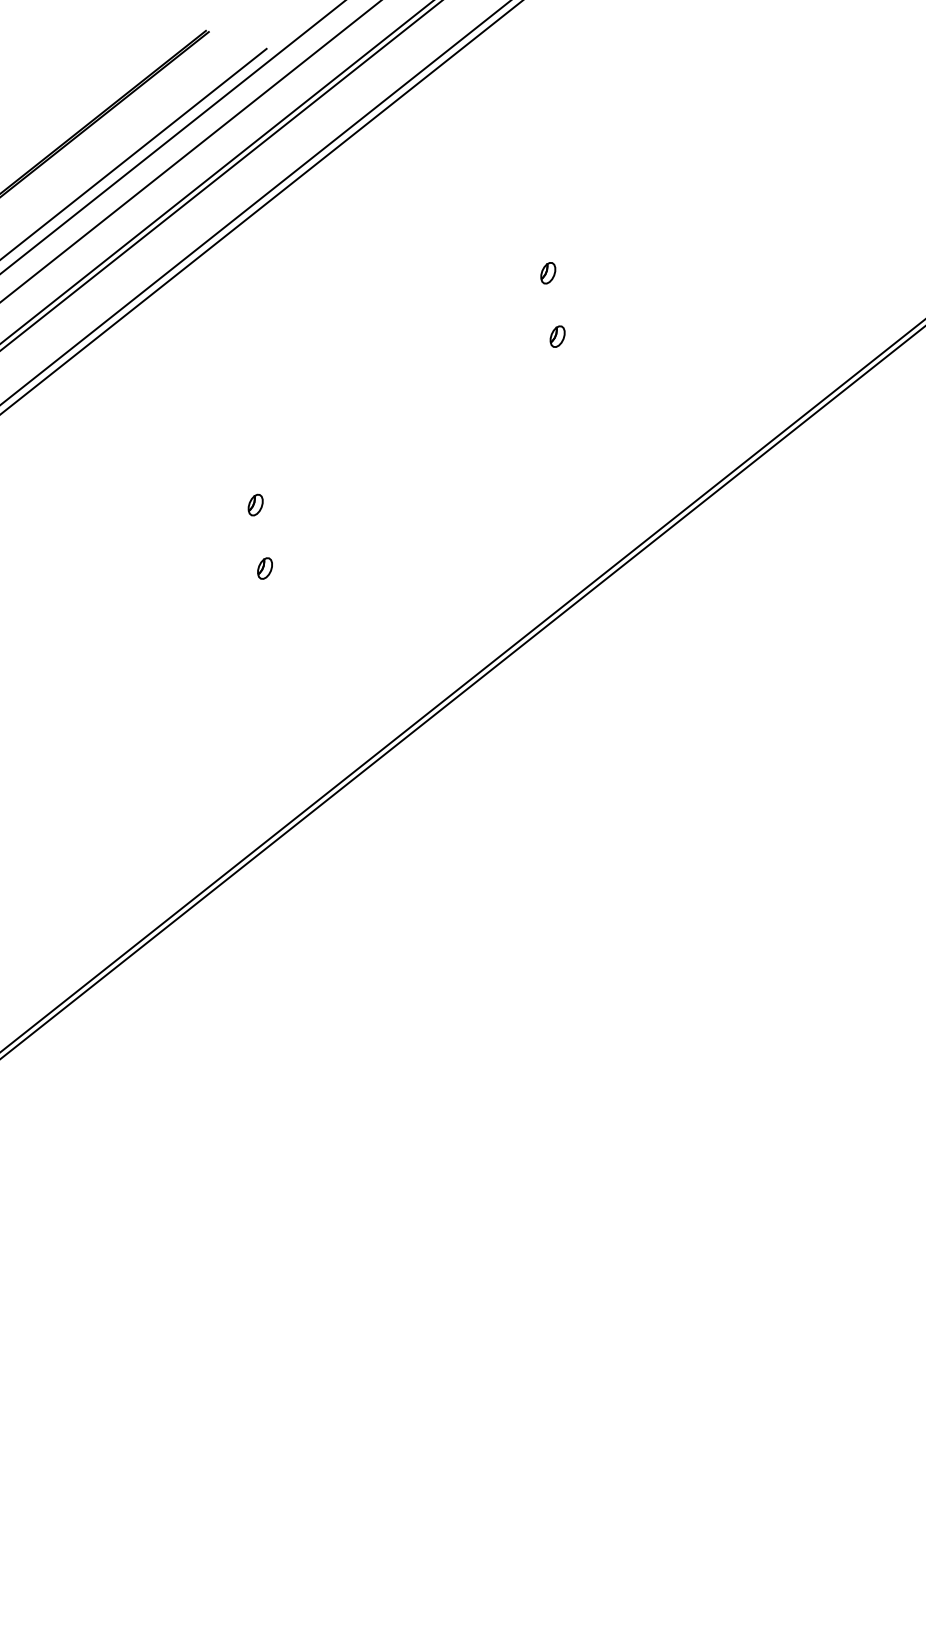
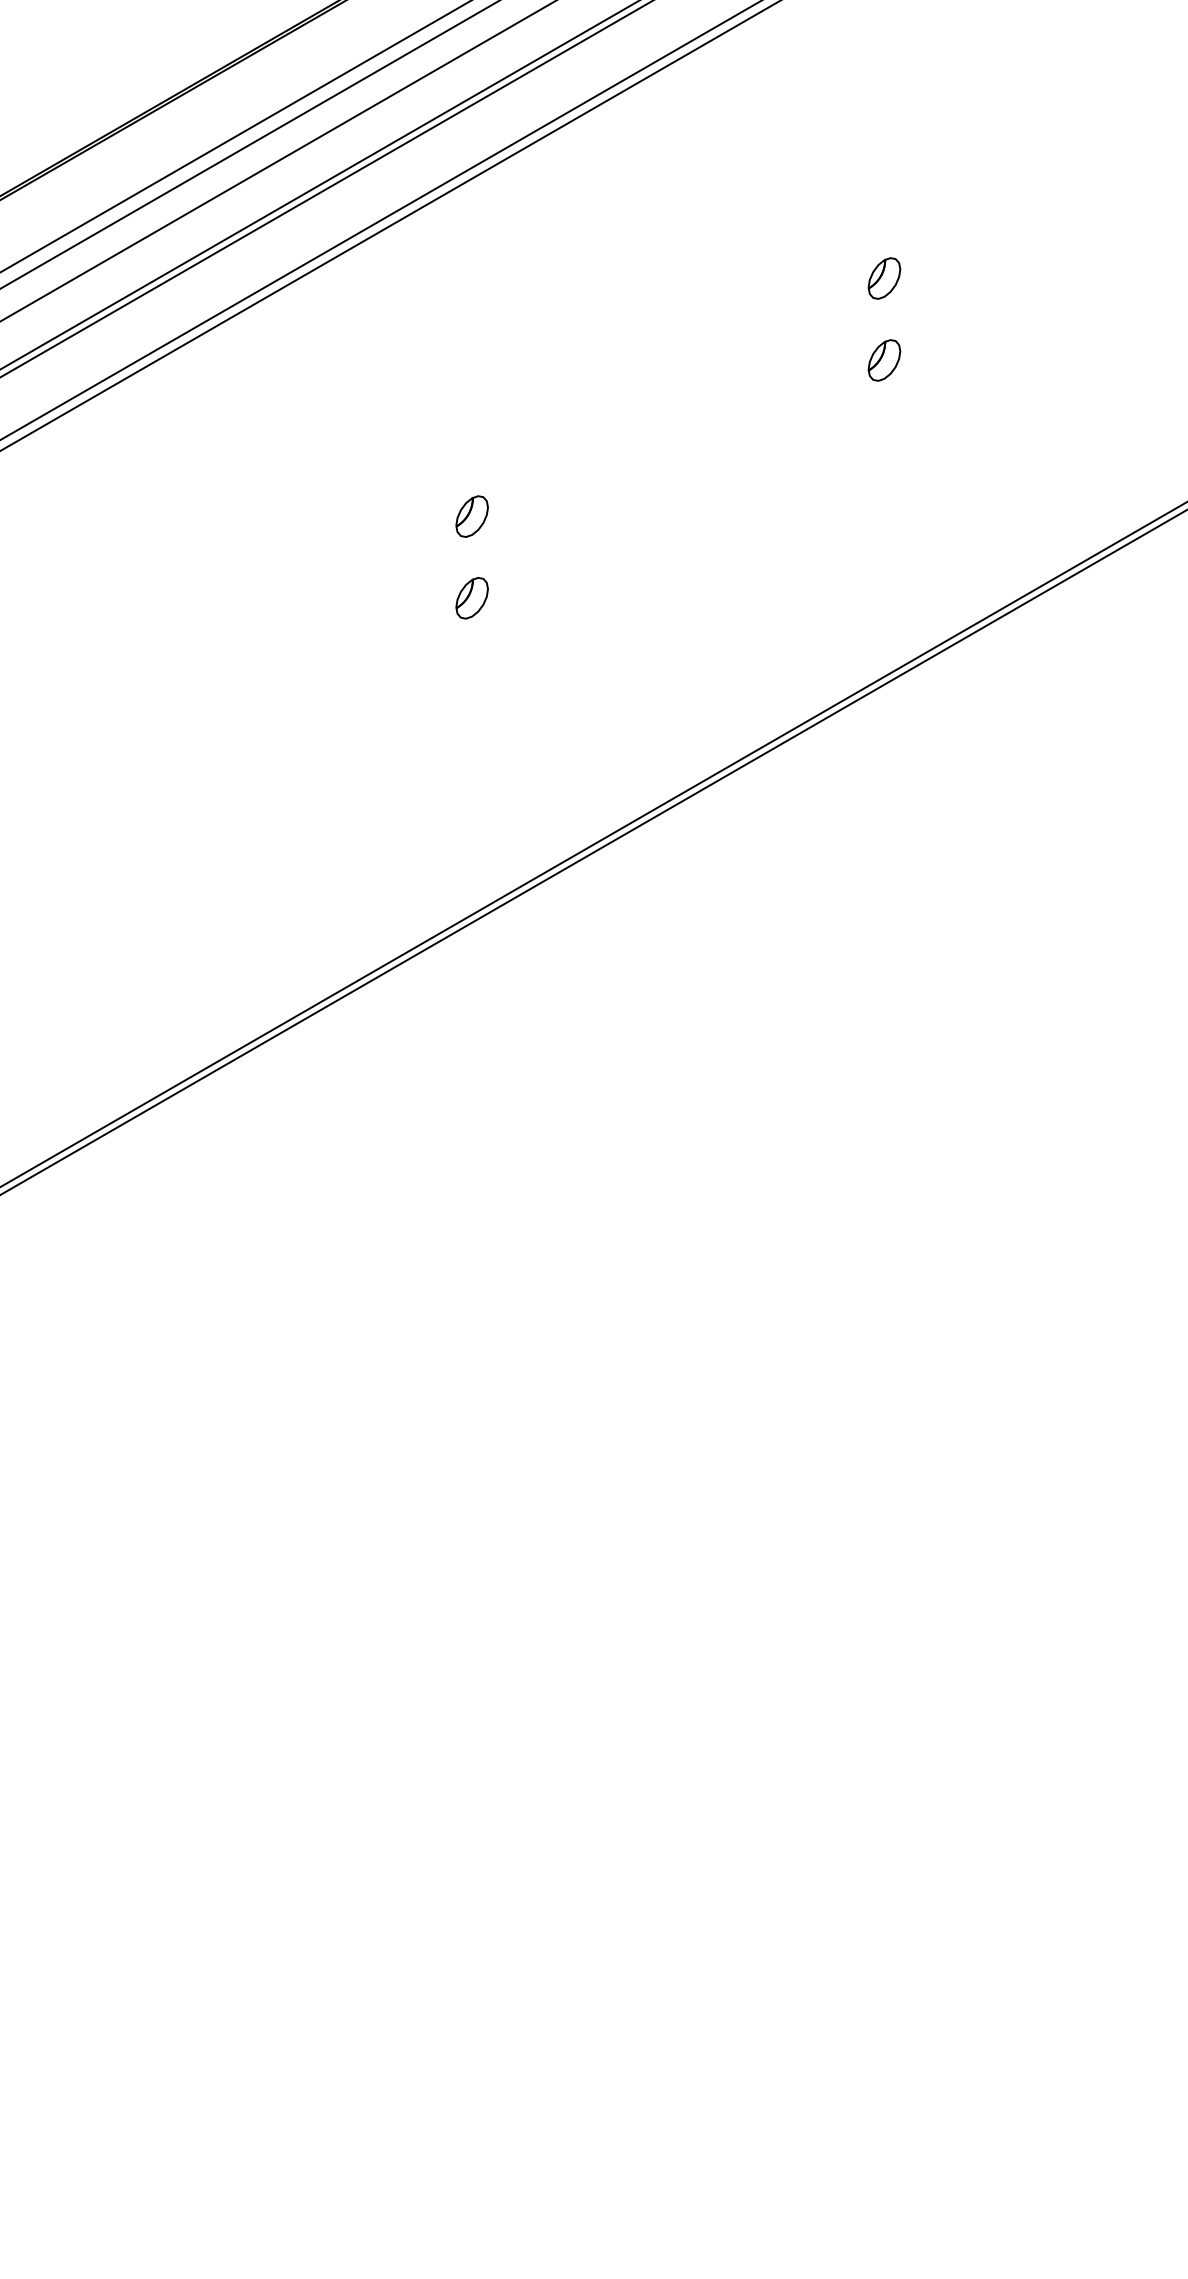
part: (548, 273) -> (884, 278), size x1.6
part: (557, 336) -> (884, 360), size x1.6
part: (255, 504) -> (471, 516), size x1.6
part: (264, 568) -> (471, 598), size x1.6

